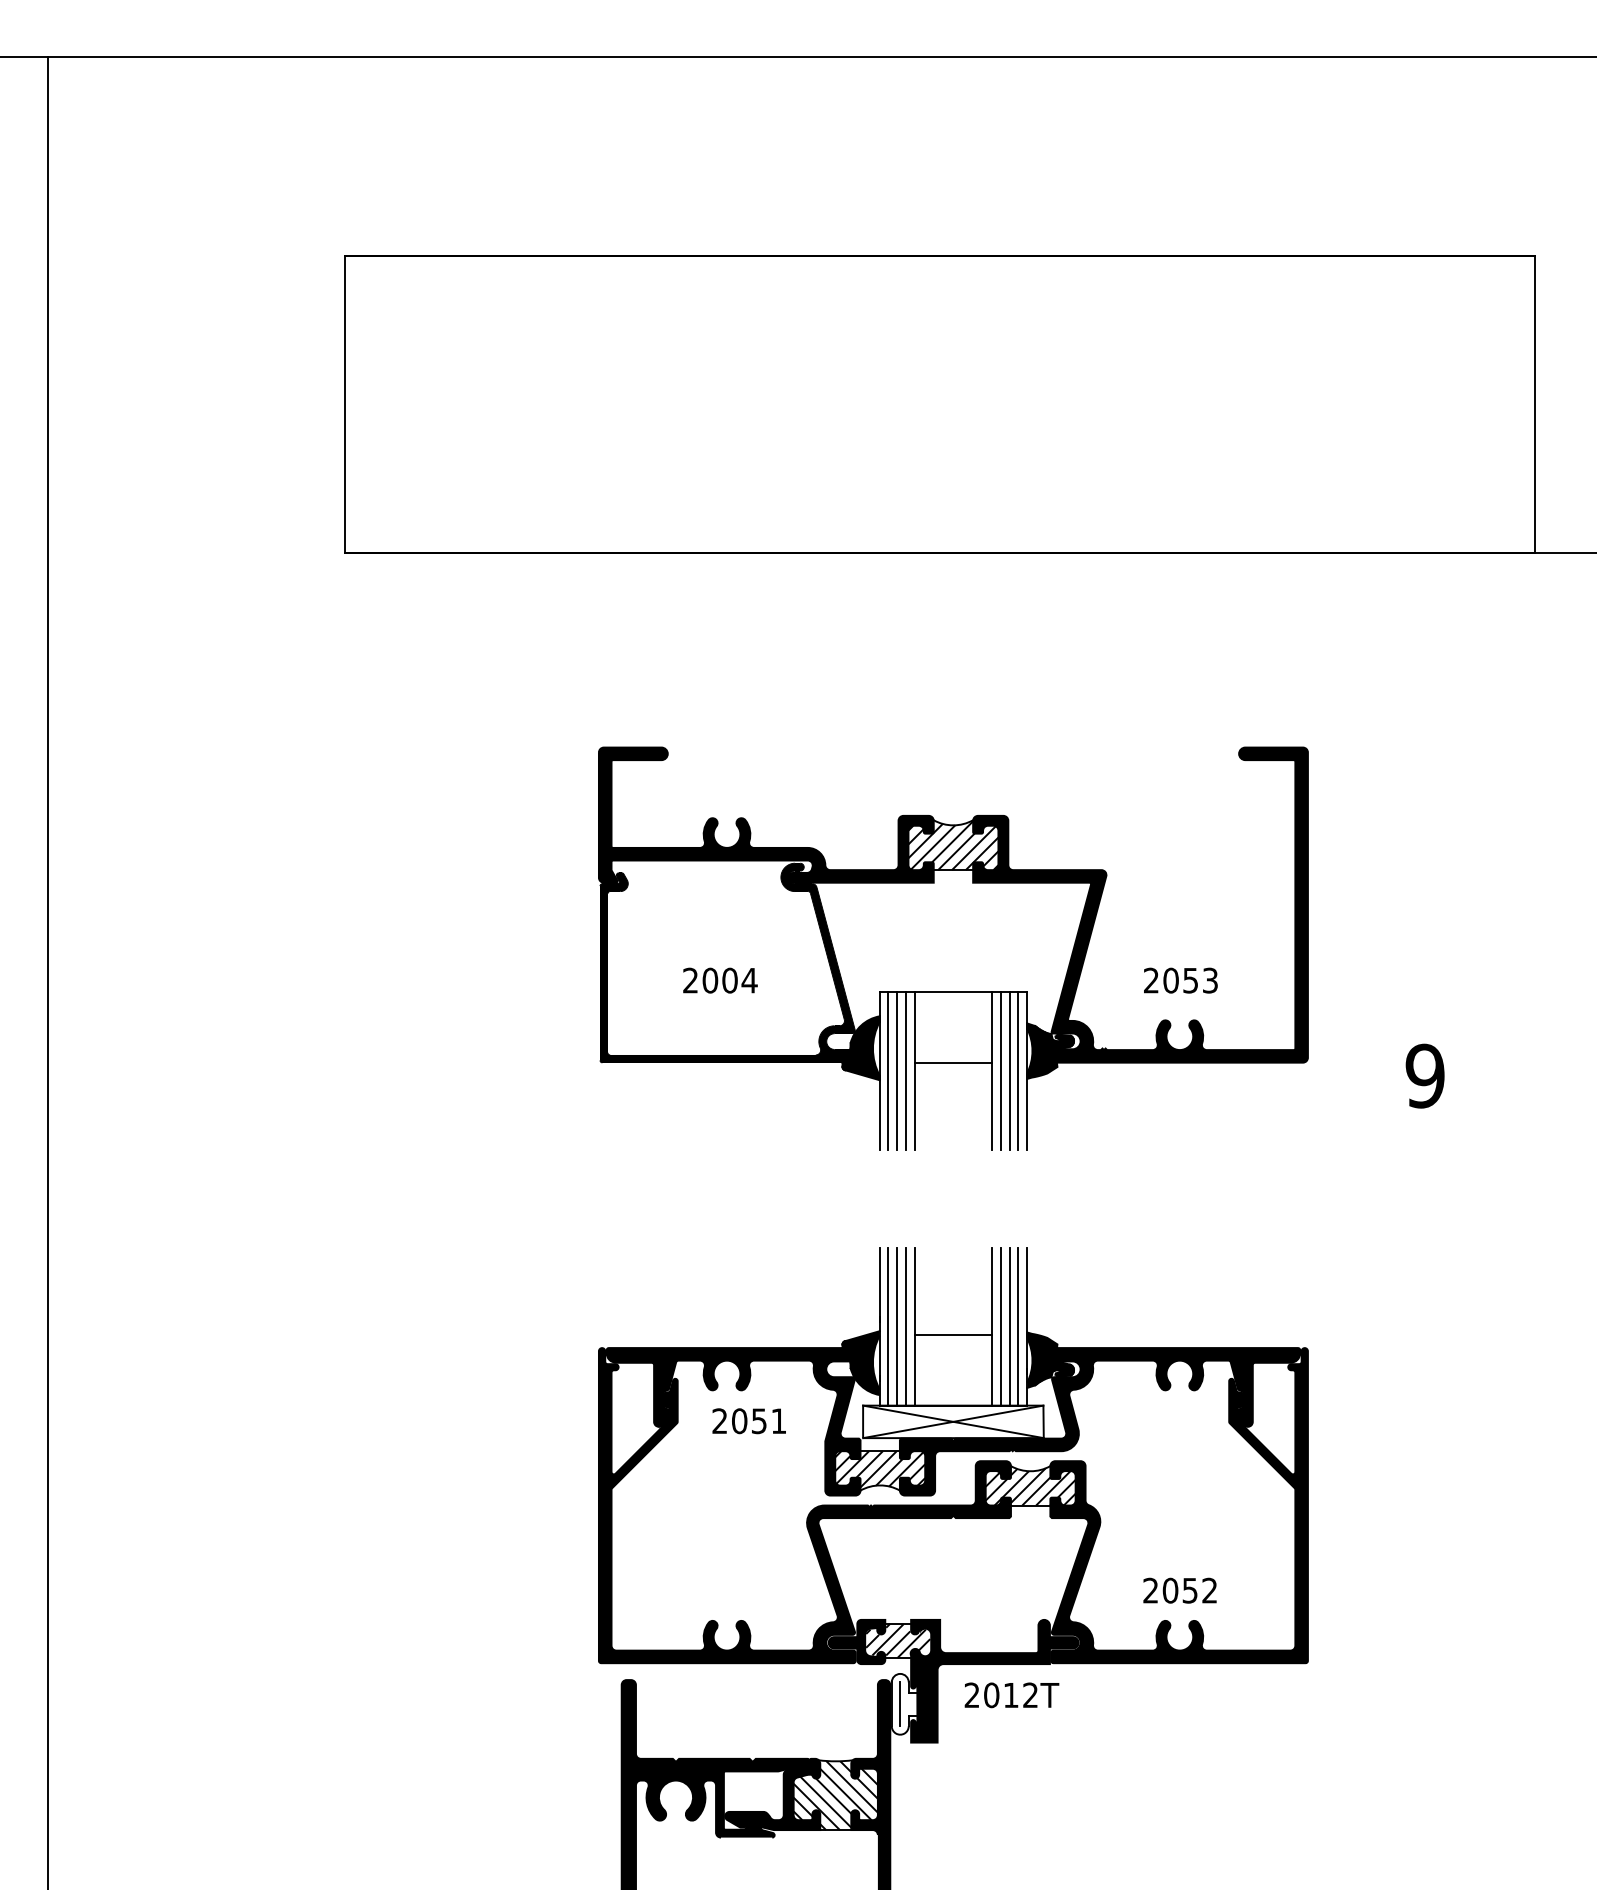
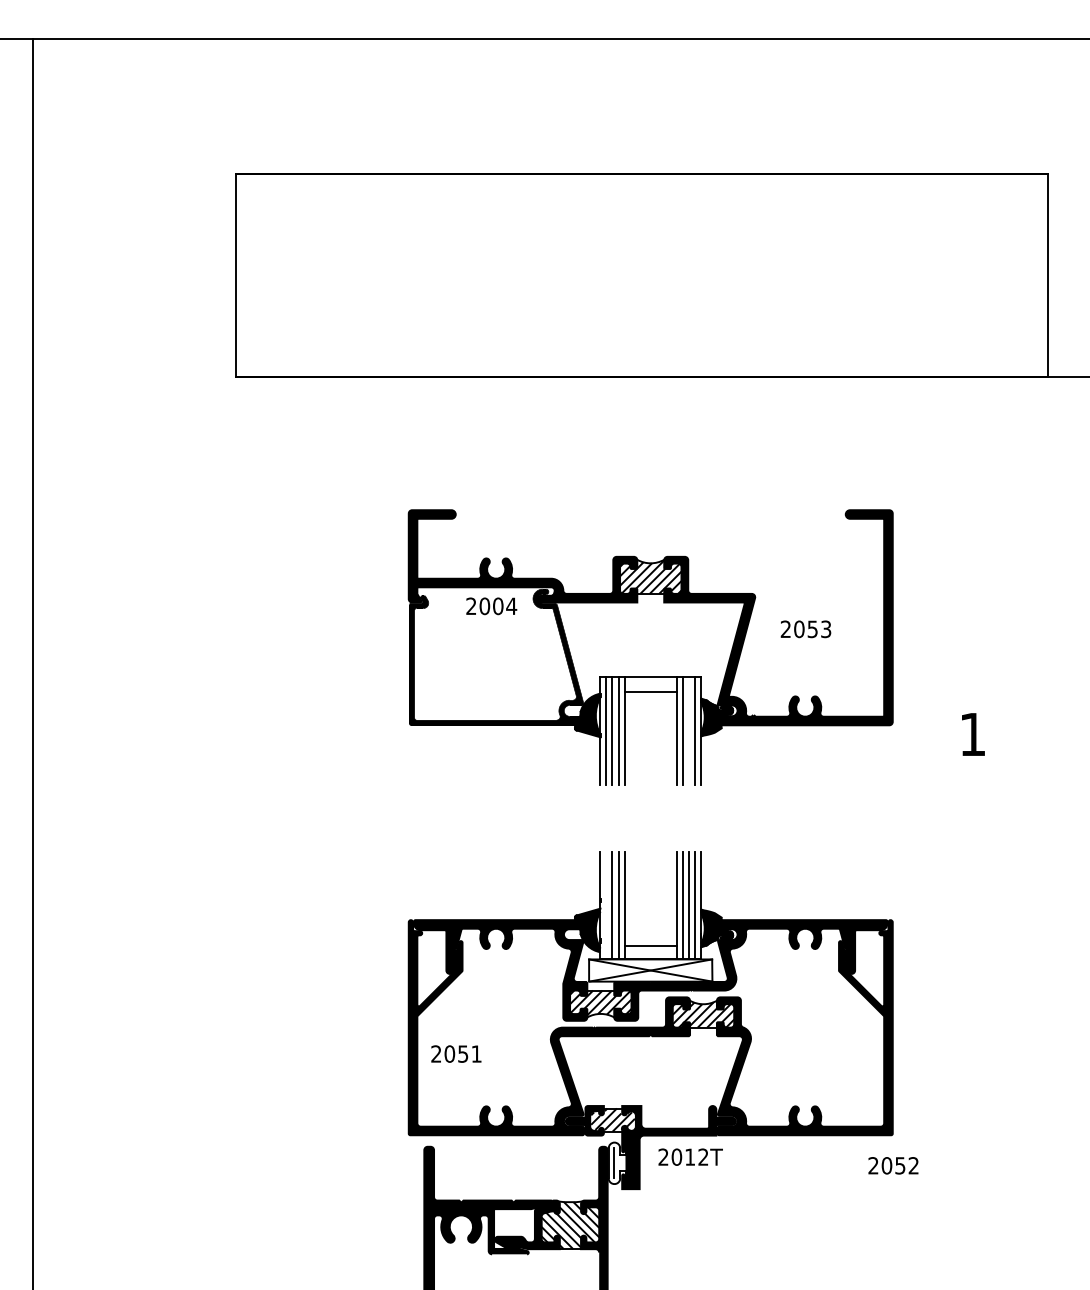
text: (720, 980) -> (491, 606), moved
text: (1180, 980) -> (805, 629), moved
line: (953, 1062) -> (650, 692), moved
line: (1010, 1070) -> (689, 730), removed
text: (1424, 1076) -> (972, 734), 9 -> 1
line: (888, 1326) -> (606, 905), removed
line: (953, 1335) -> (650, 946), moved
text: (749, 1420) -> (456, 1053), moved
text: (1180, 1590) -> (893, 1165), moved

